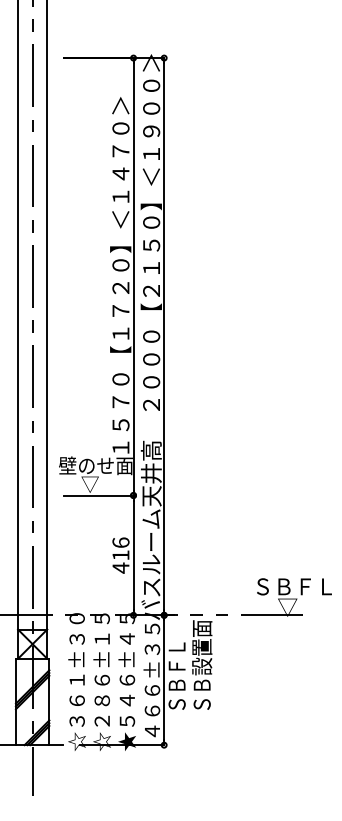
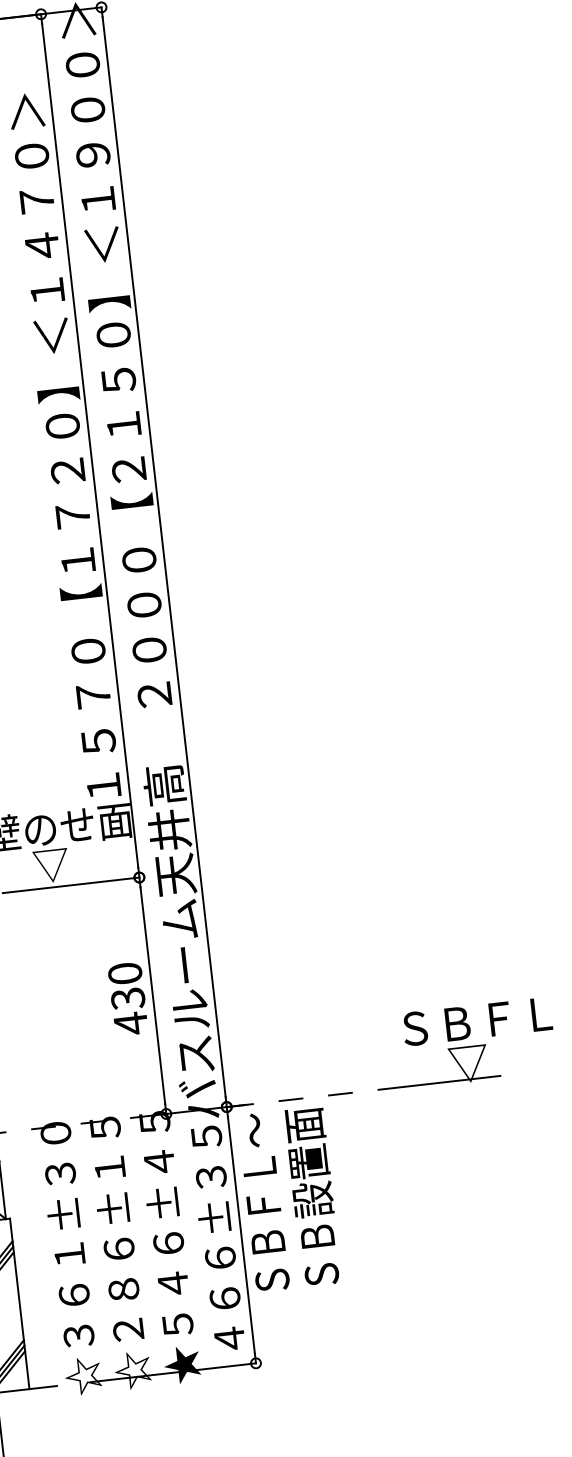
text: (120, 548) -> (125, 985), 416 -> 430
text: (176, 628) -> (254, 1130), ＳＢＦＬ -> ＳＢＦＬ～

